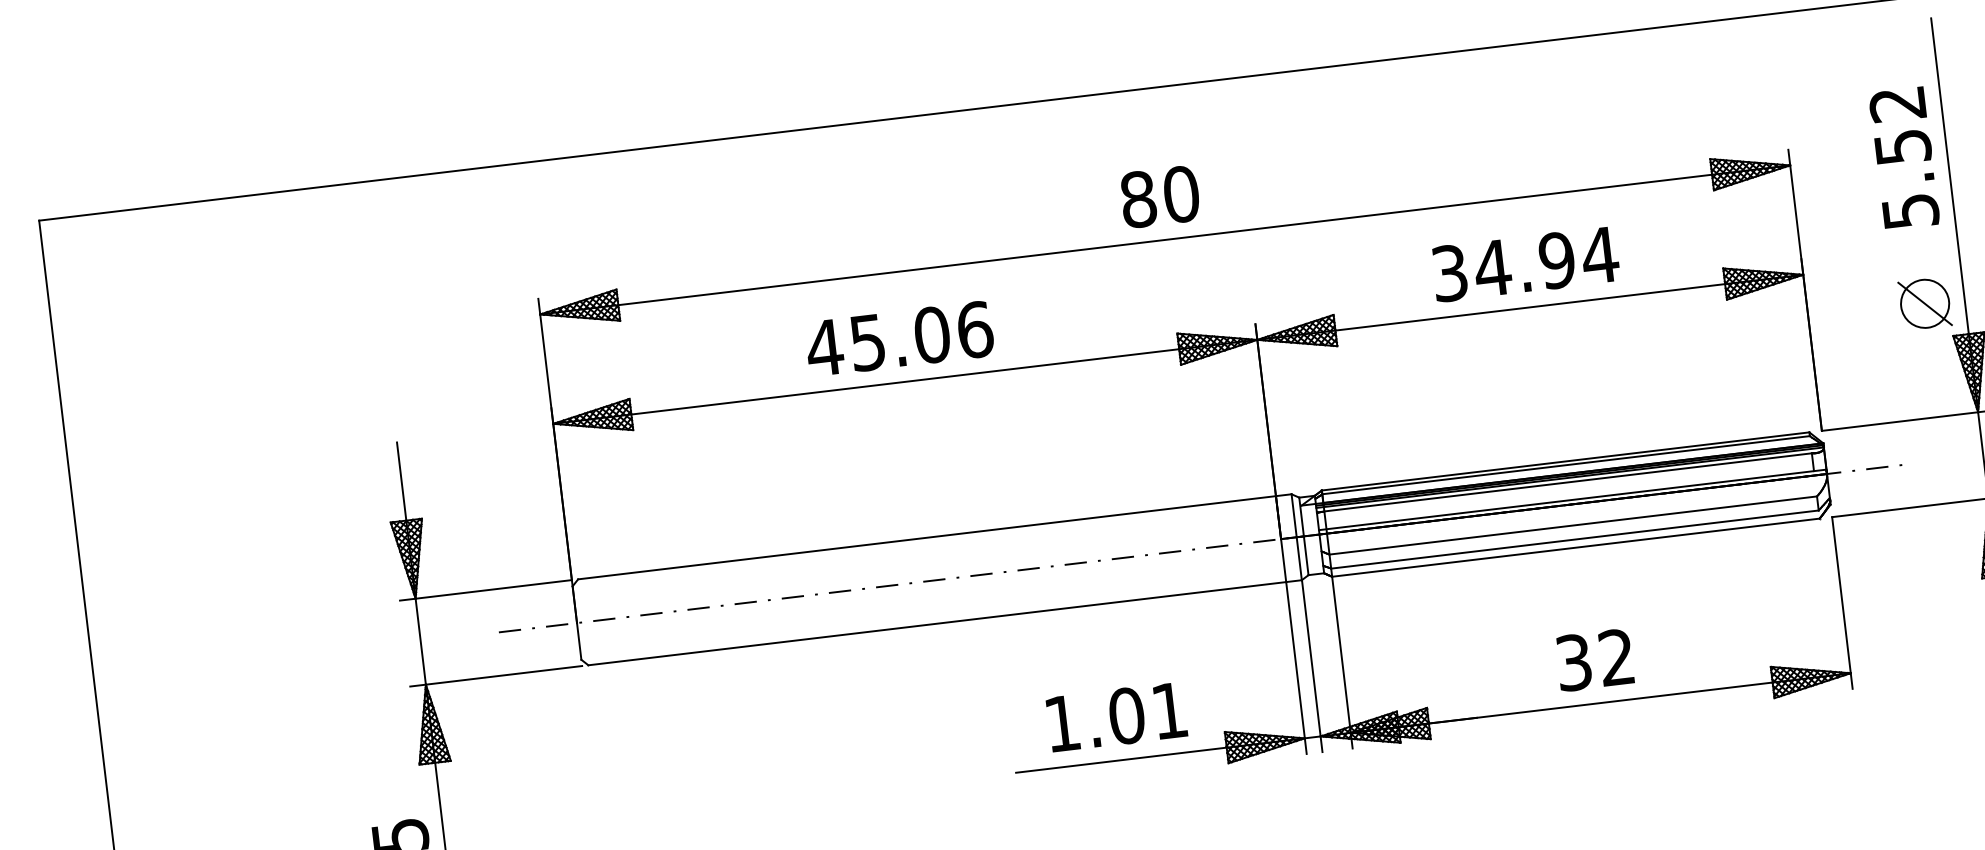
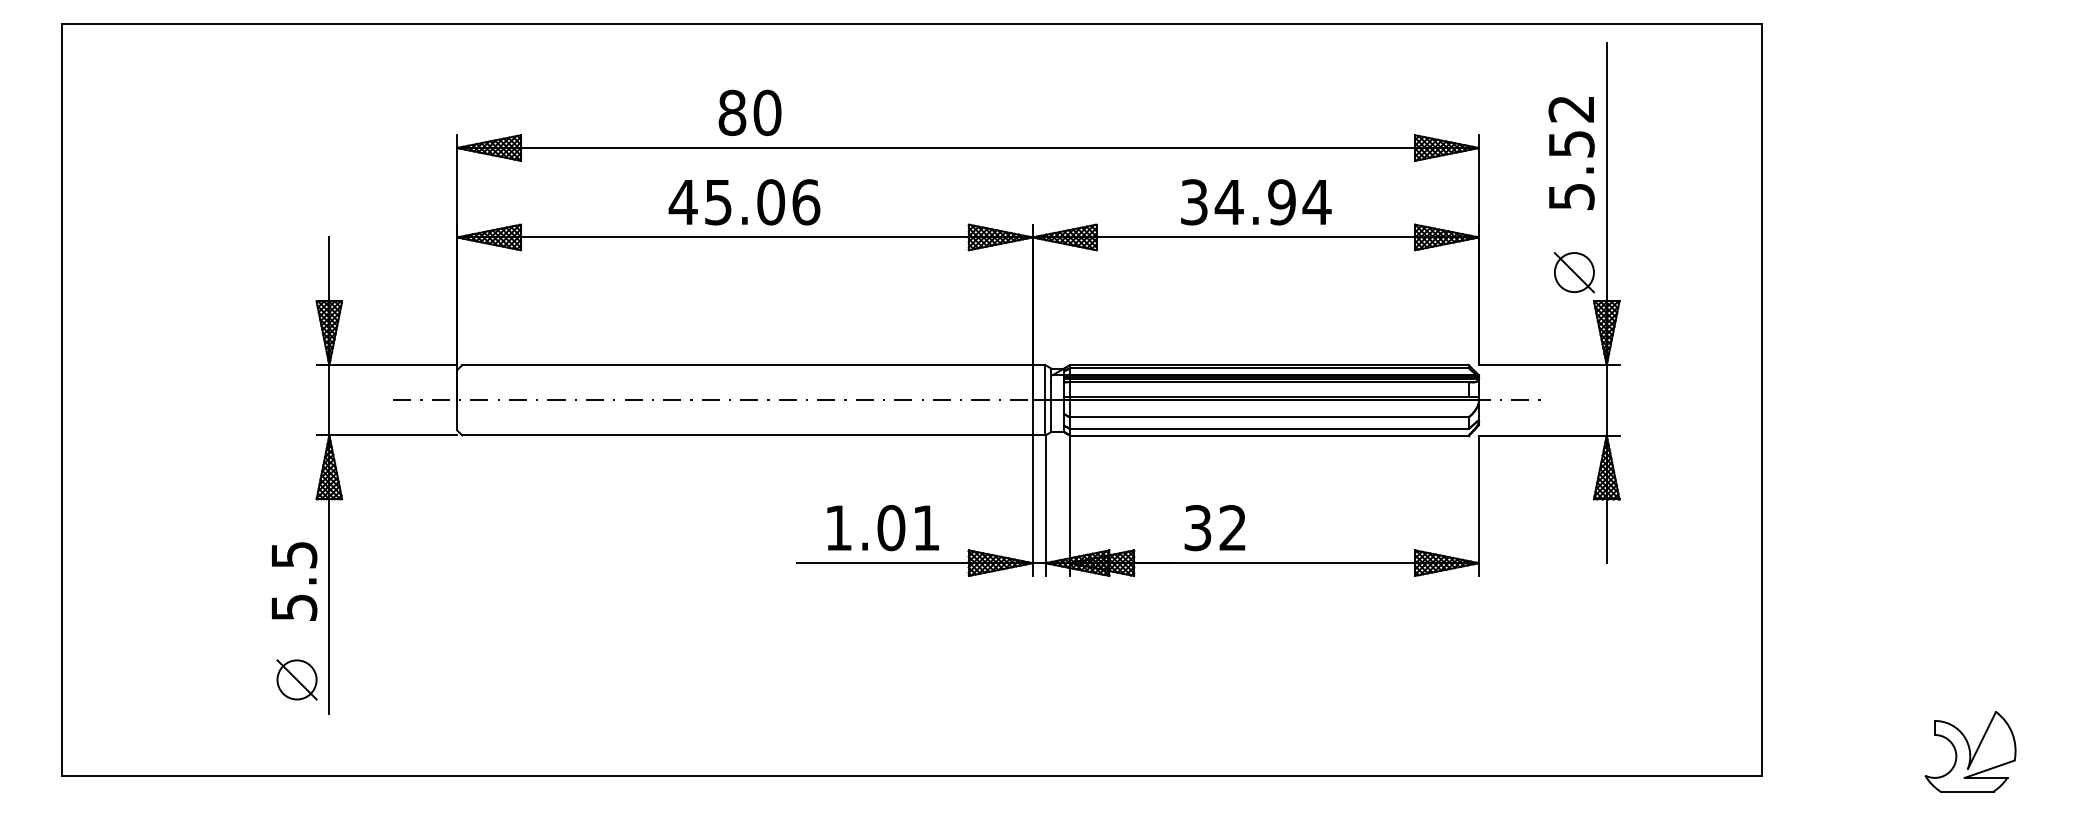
text: (1159, 196) -> (749, 112), moved
text: (1594, 660) -> (1214, 528), moved

